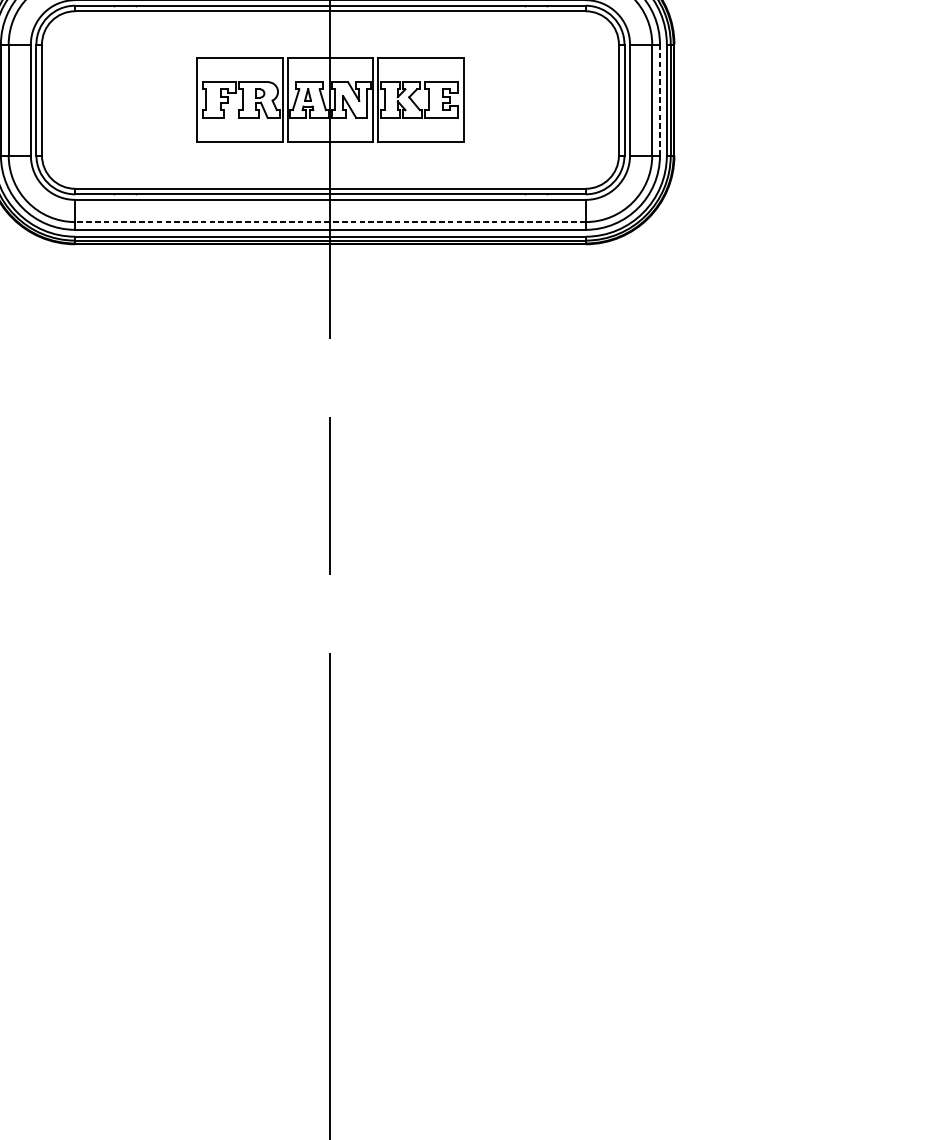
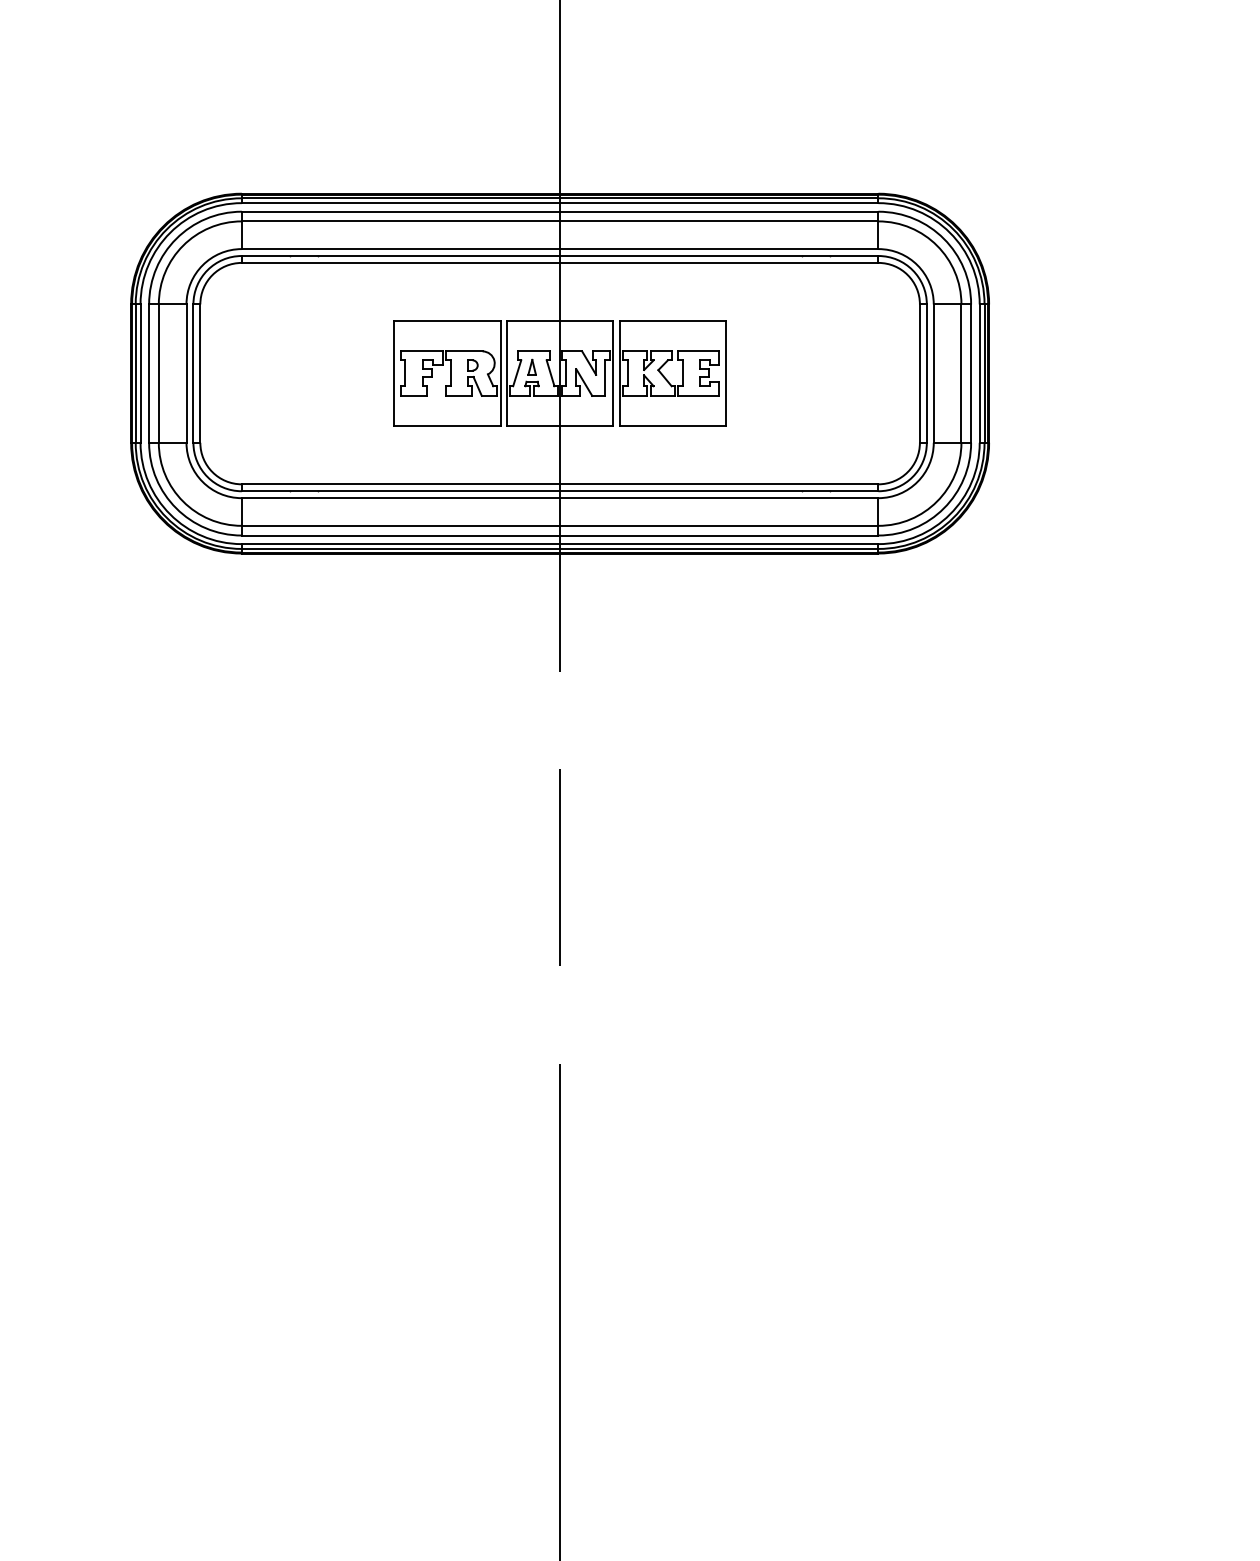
line: (660, 99) -> (971, 373), dashed -> solid
line: (329, 221) -> (559, 525), dashed -> solid

